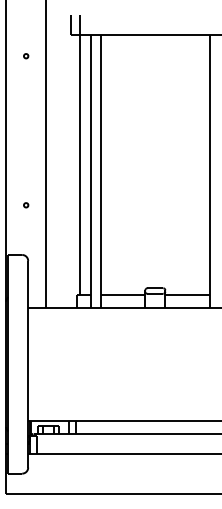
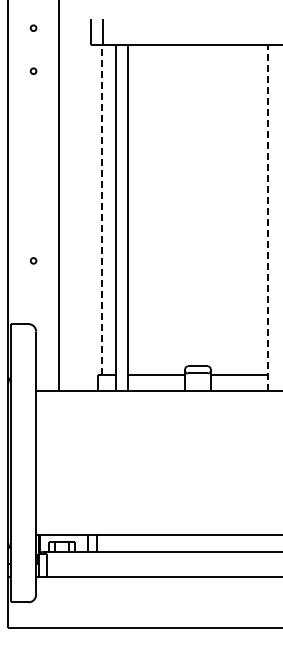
part: (26, 21) -> (33, 27), added
line: (79, 164) -> (101, 209), solid -> dashed
line: (210, 171) -> (267, 217), solid -> dashed

